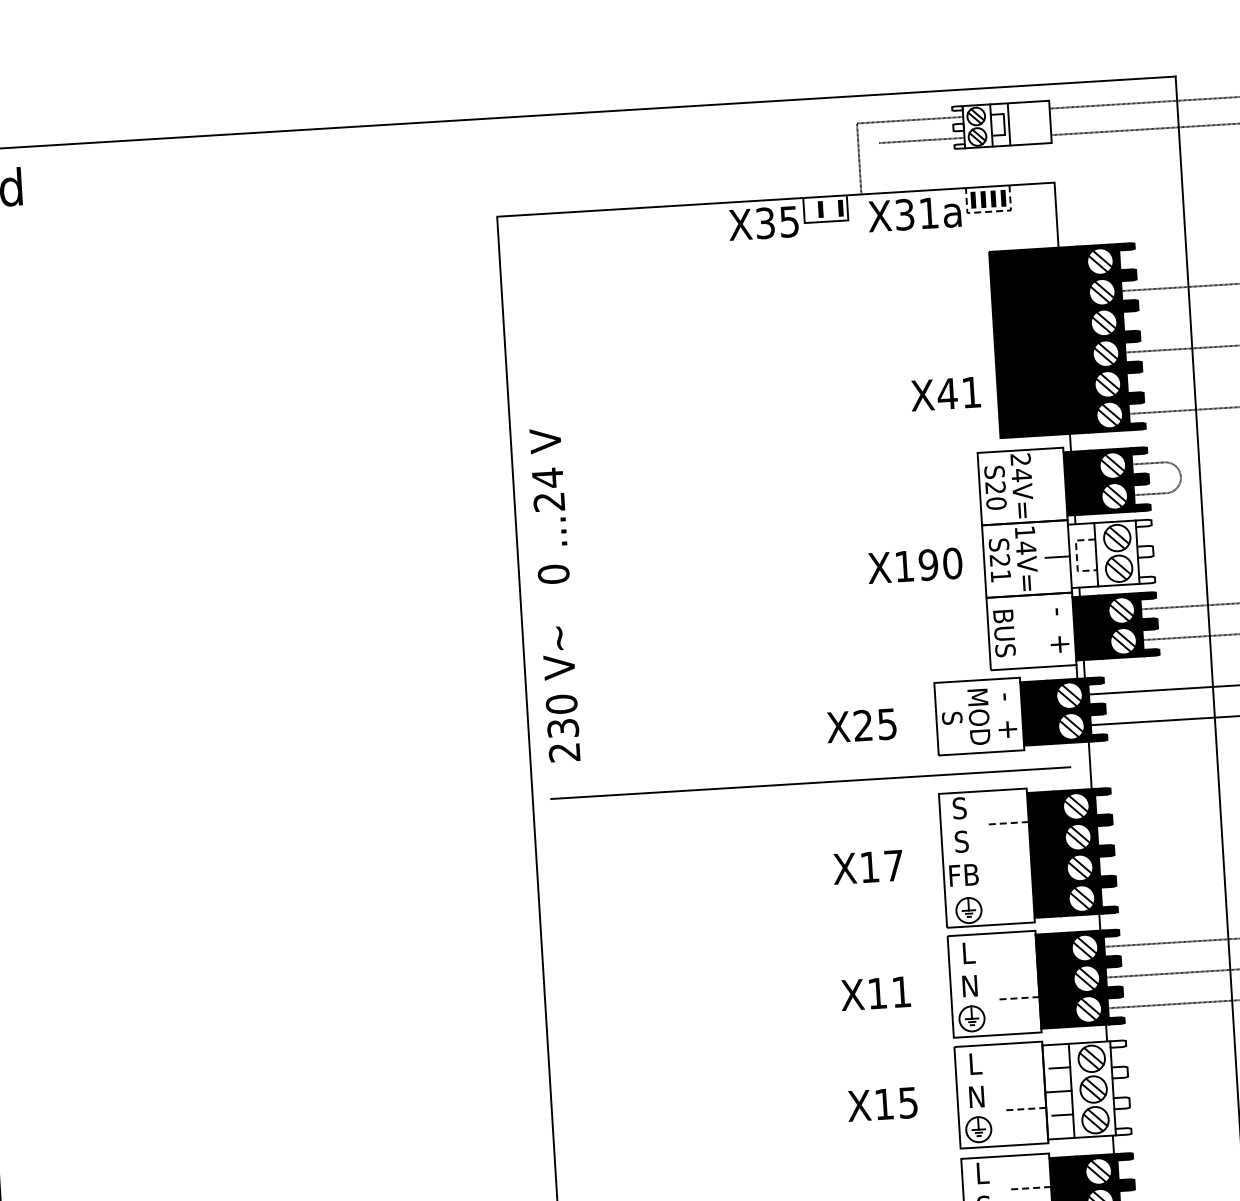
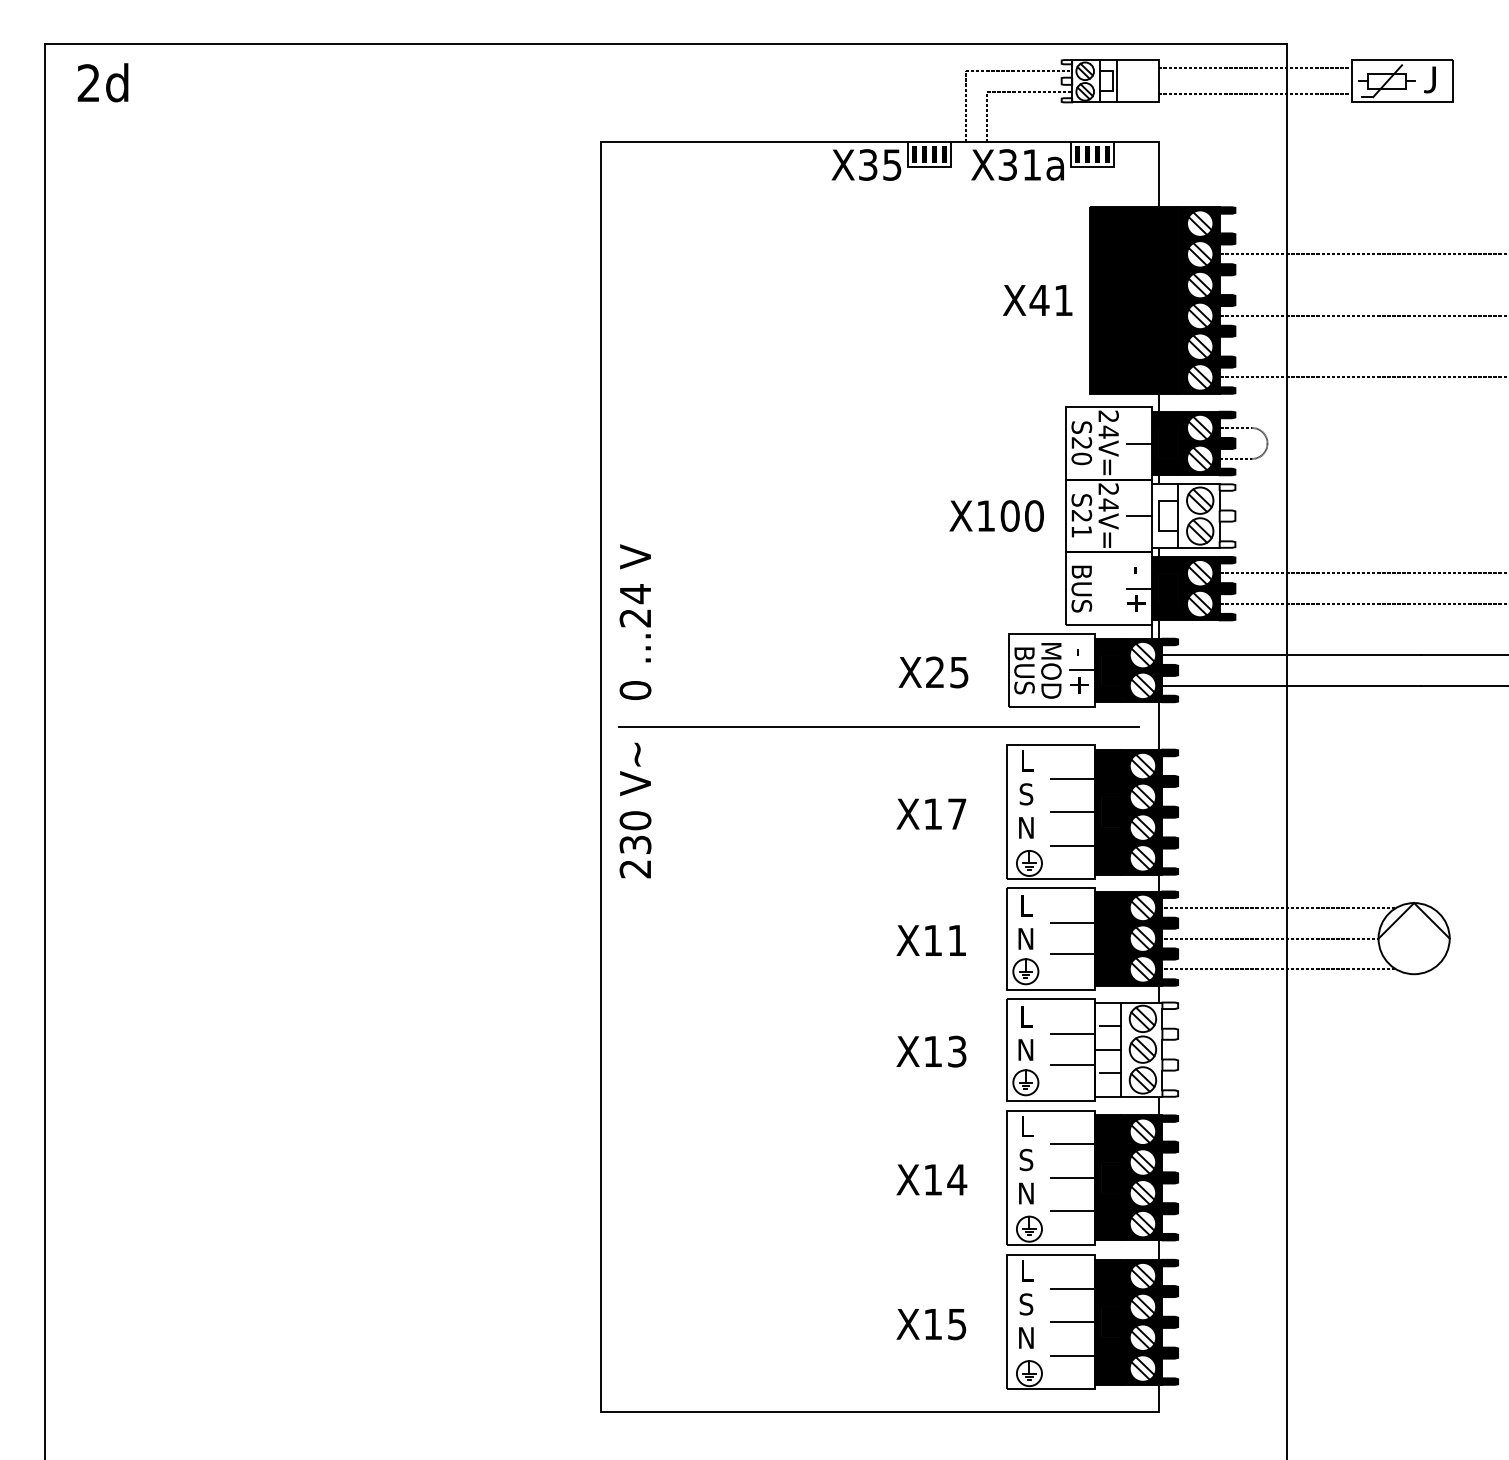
line: (880, 167) -> (986, 116), added
fill: (829, 208) -> (933, 154), added
fill: (809, 210) -> (913, 154), added
line: (989, 212) -> (1092, 167), dashed -> solid
text: (945, 394) -> (1037, 300), moved
line: (1053, 484) -> (1139, 443), added
text: (1024, 531) -> (1108, 488), 14V= -> 24V=
line: (1076, 556) -> (1158, 516), dashed -> solid
text: (927, 564) -> (1009, 515), X190 -> X100
text: (555, 595) -> (635, 711), moved
line: (1062, 629) -> (1139, 588), added
line: (1010, 714) -> (1082, 670), added
text: (952, 718) -> (1024, 670), S -> BUS
text: (959, 808) -> (1026, 760), S -> L
line: (1006, 823) -> (1072, 778), dashed -> solid
line: (1008, 857) -> (1072, 812), added
text: (963, 874) -> (1026, 827), FB -> N
line: (1010, 890) -> (1072, 845), added
line: (1015, 967) -> (1072, 923), added
line: (1017, 998) -> (1072, 954), dashed -> solid
line: (1022, 1078) -> (1072, 1034), added
text: (908, 1101) -> (957, 1050), X15 -> X13
line: (1024, 1109) -> (1072, 1065), dashed -> solid
line: (1029, 1188) -> (1072, 1144), dashed -> solid

